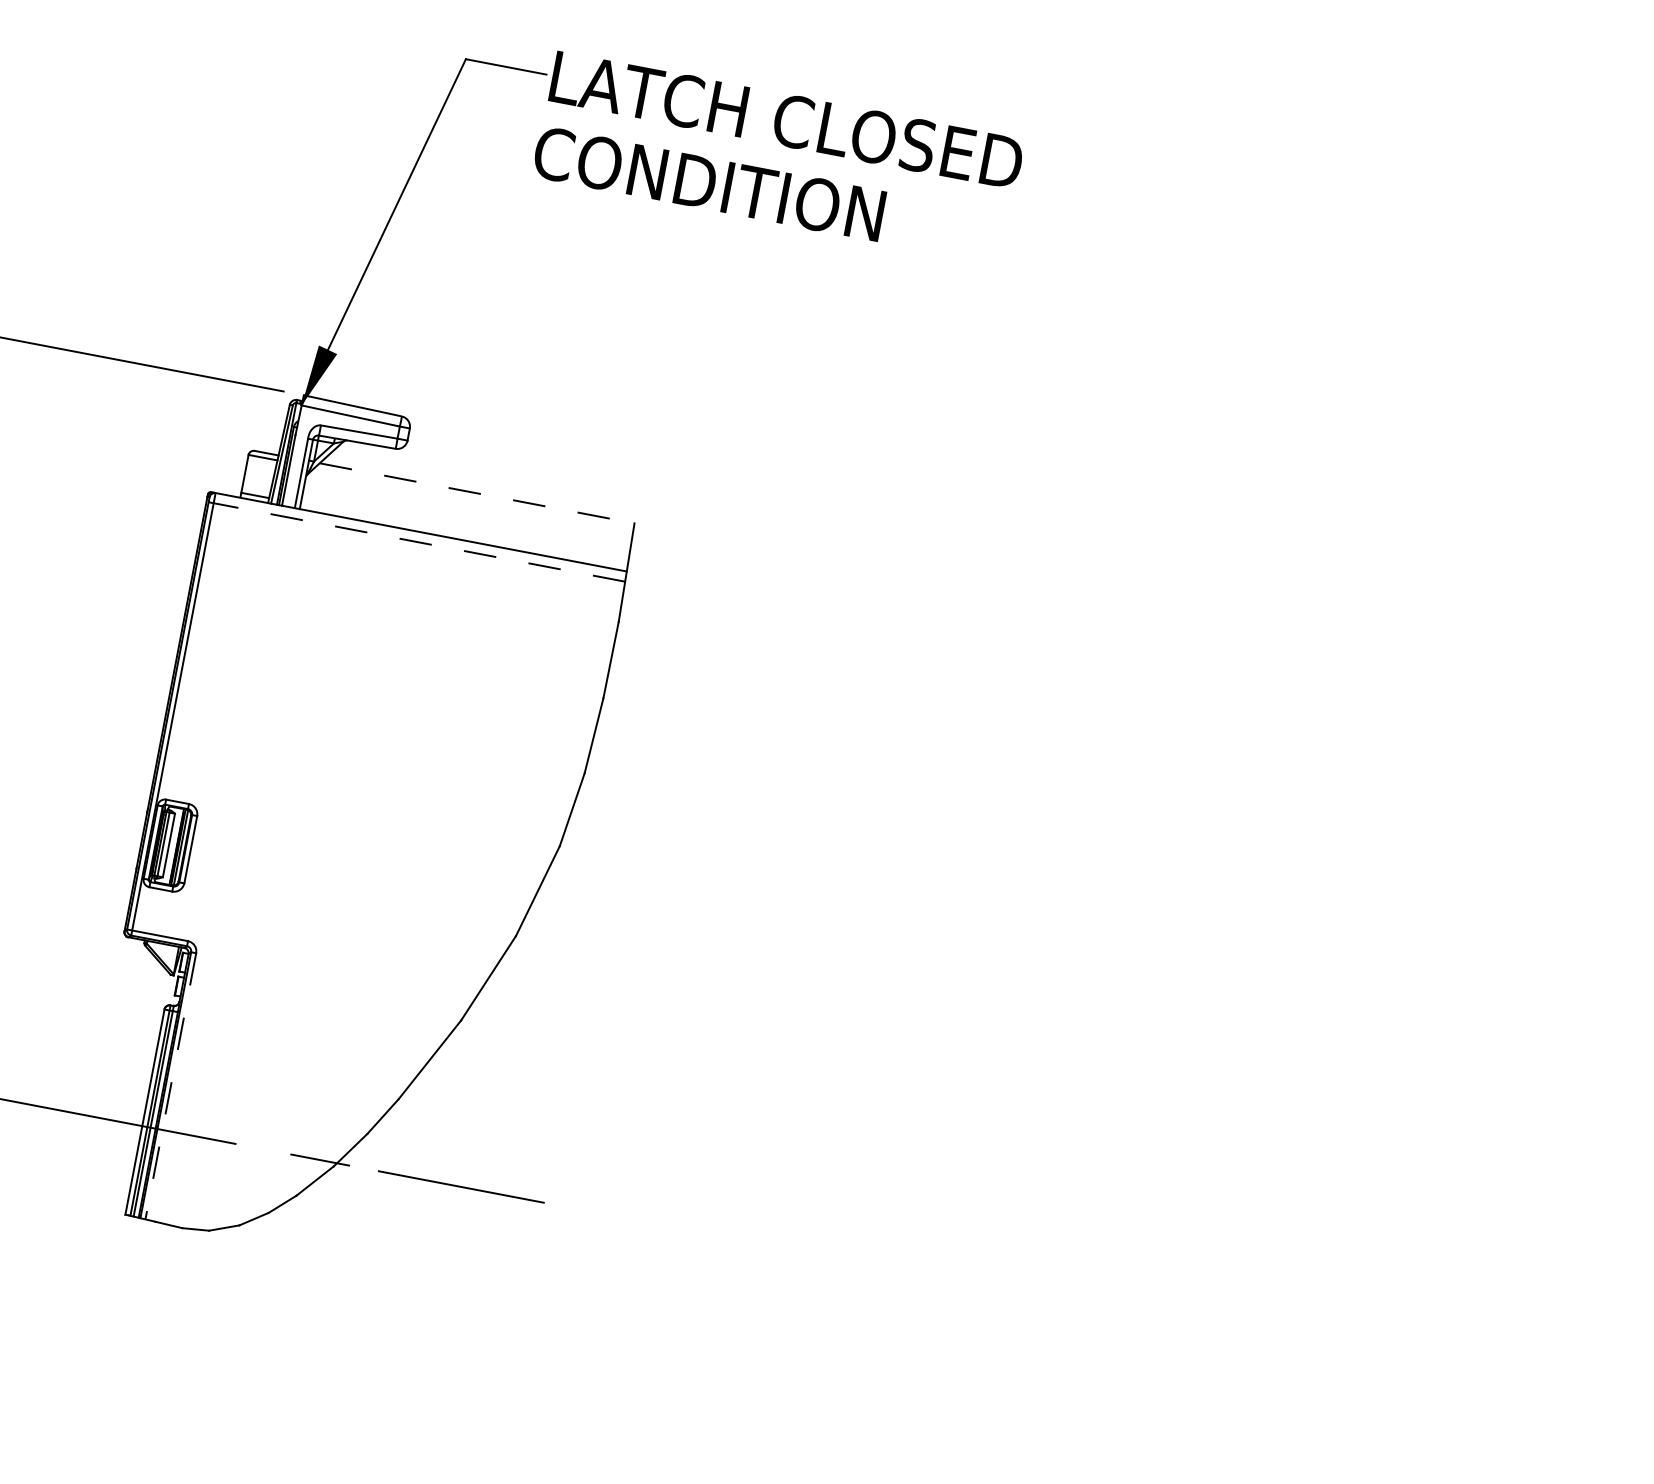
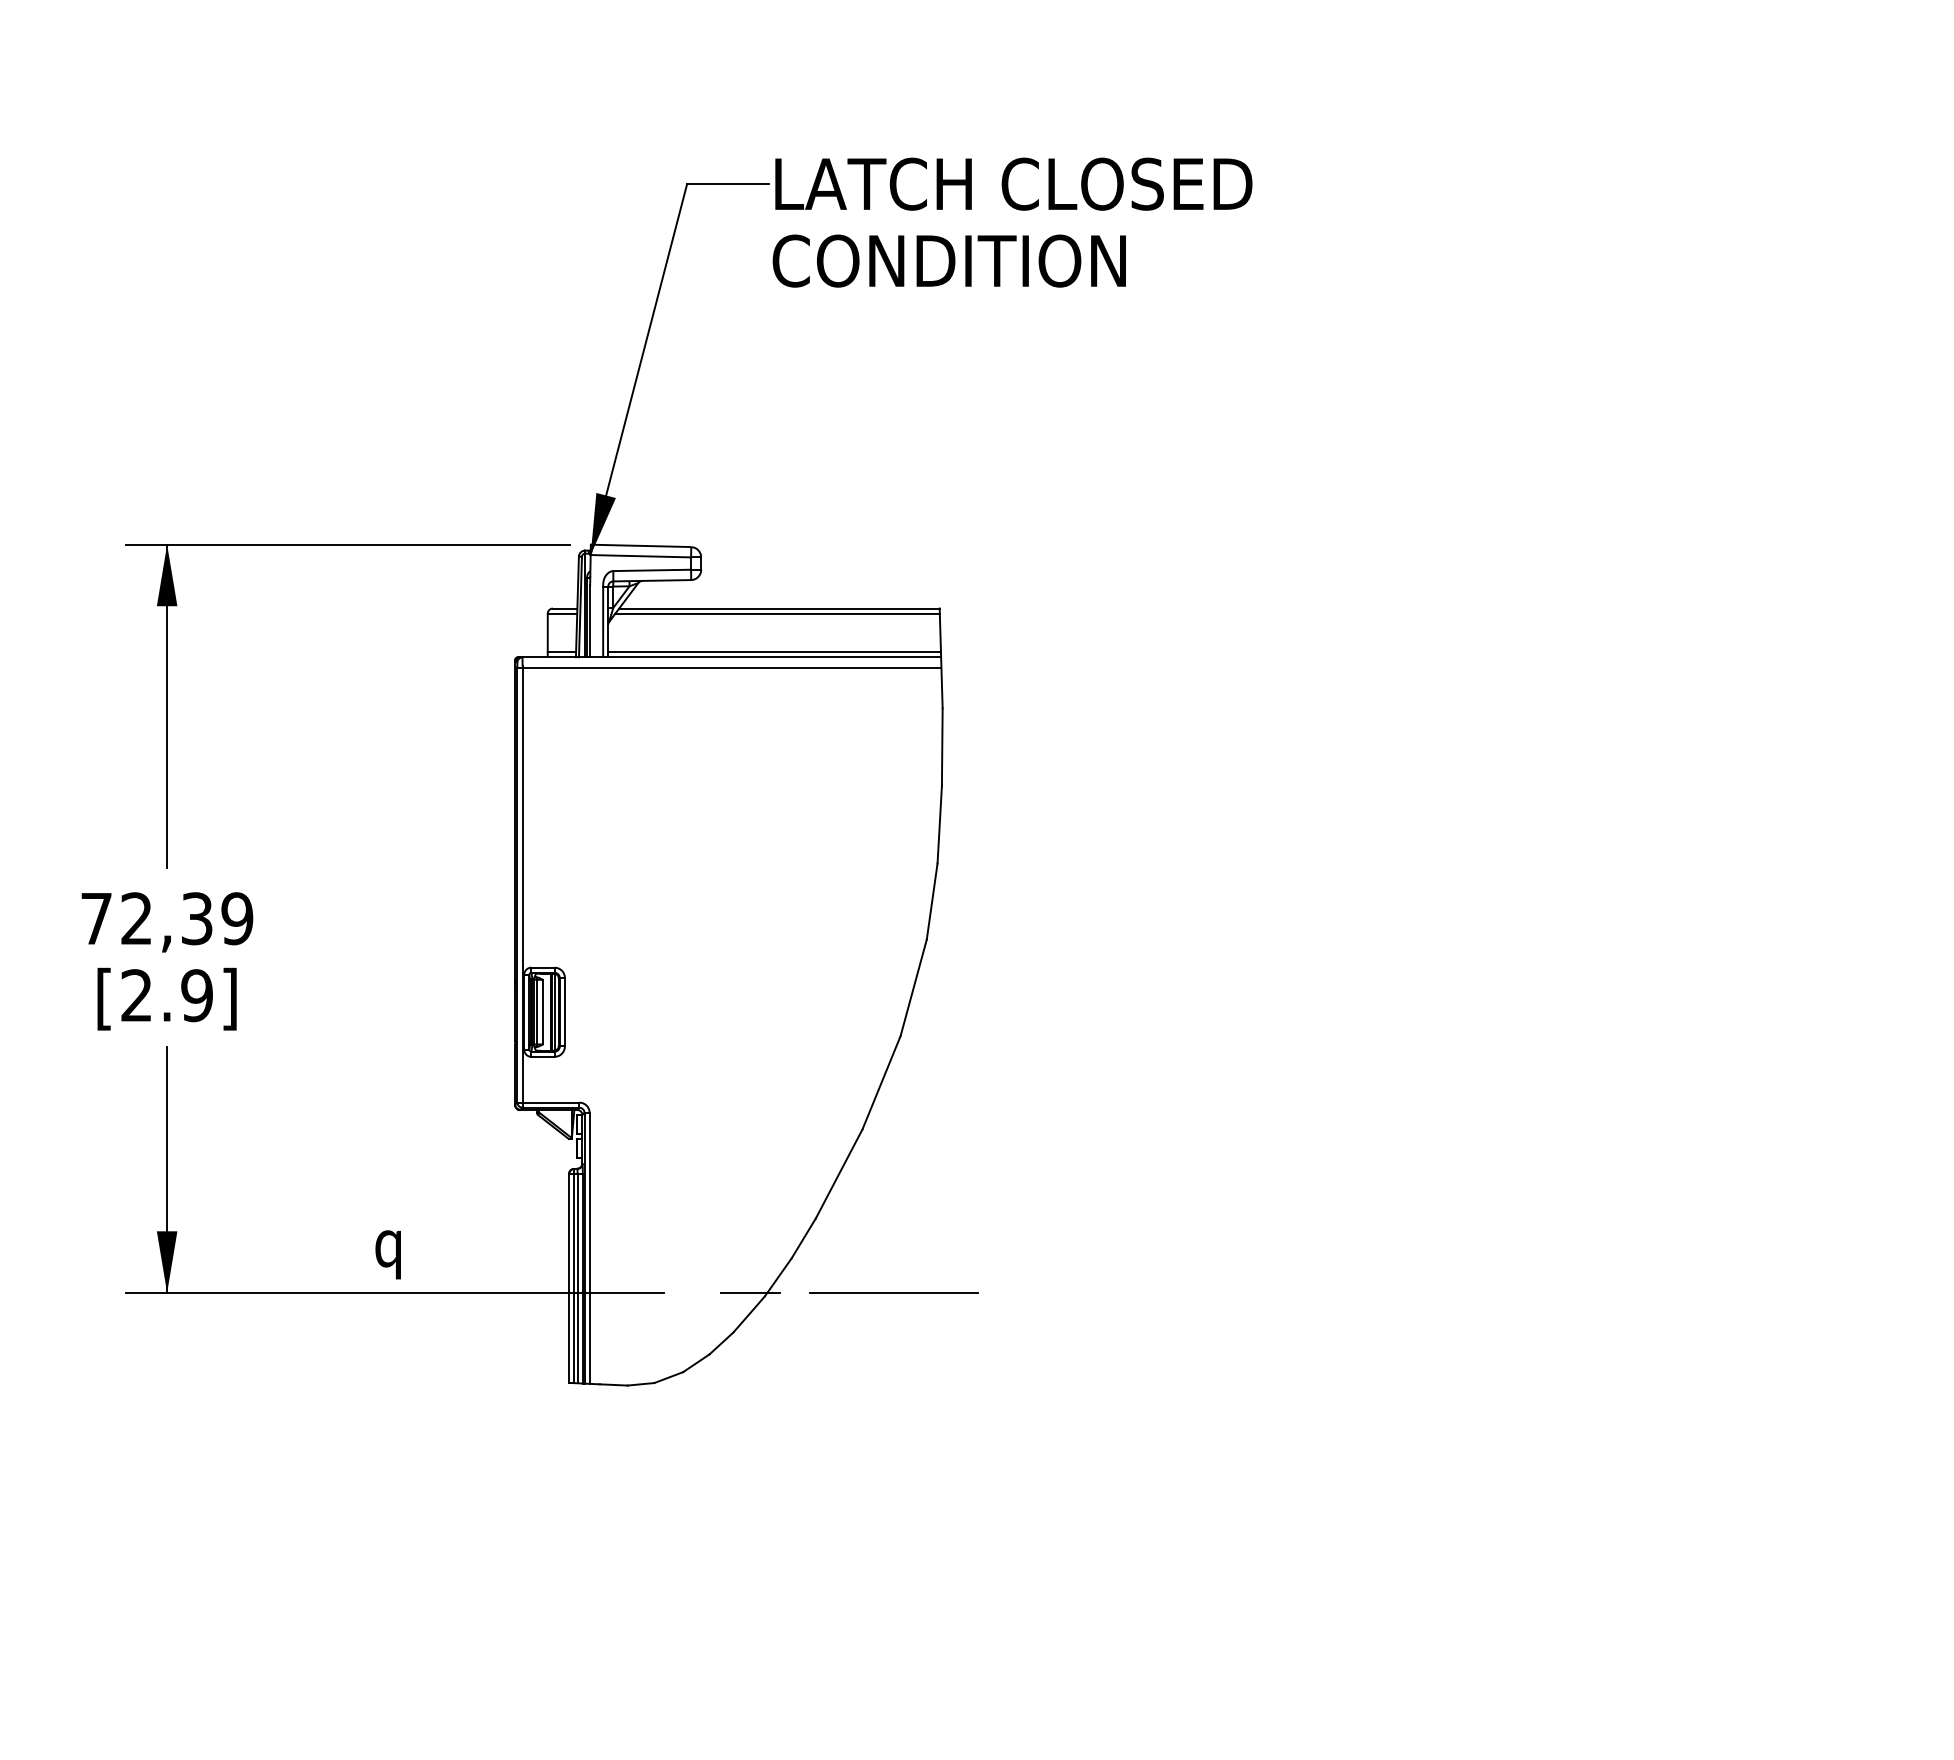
line: (477, 493) -> (779, 608), dashed -> solid
line: (474, 497) -> (777, 613), added
line: (464, 535) -> (774, 652), added
line: (416, 541) -> (728, 667), dashed -> solid
line: (170, 1086) -> (589, 1248), dashed -> solid

